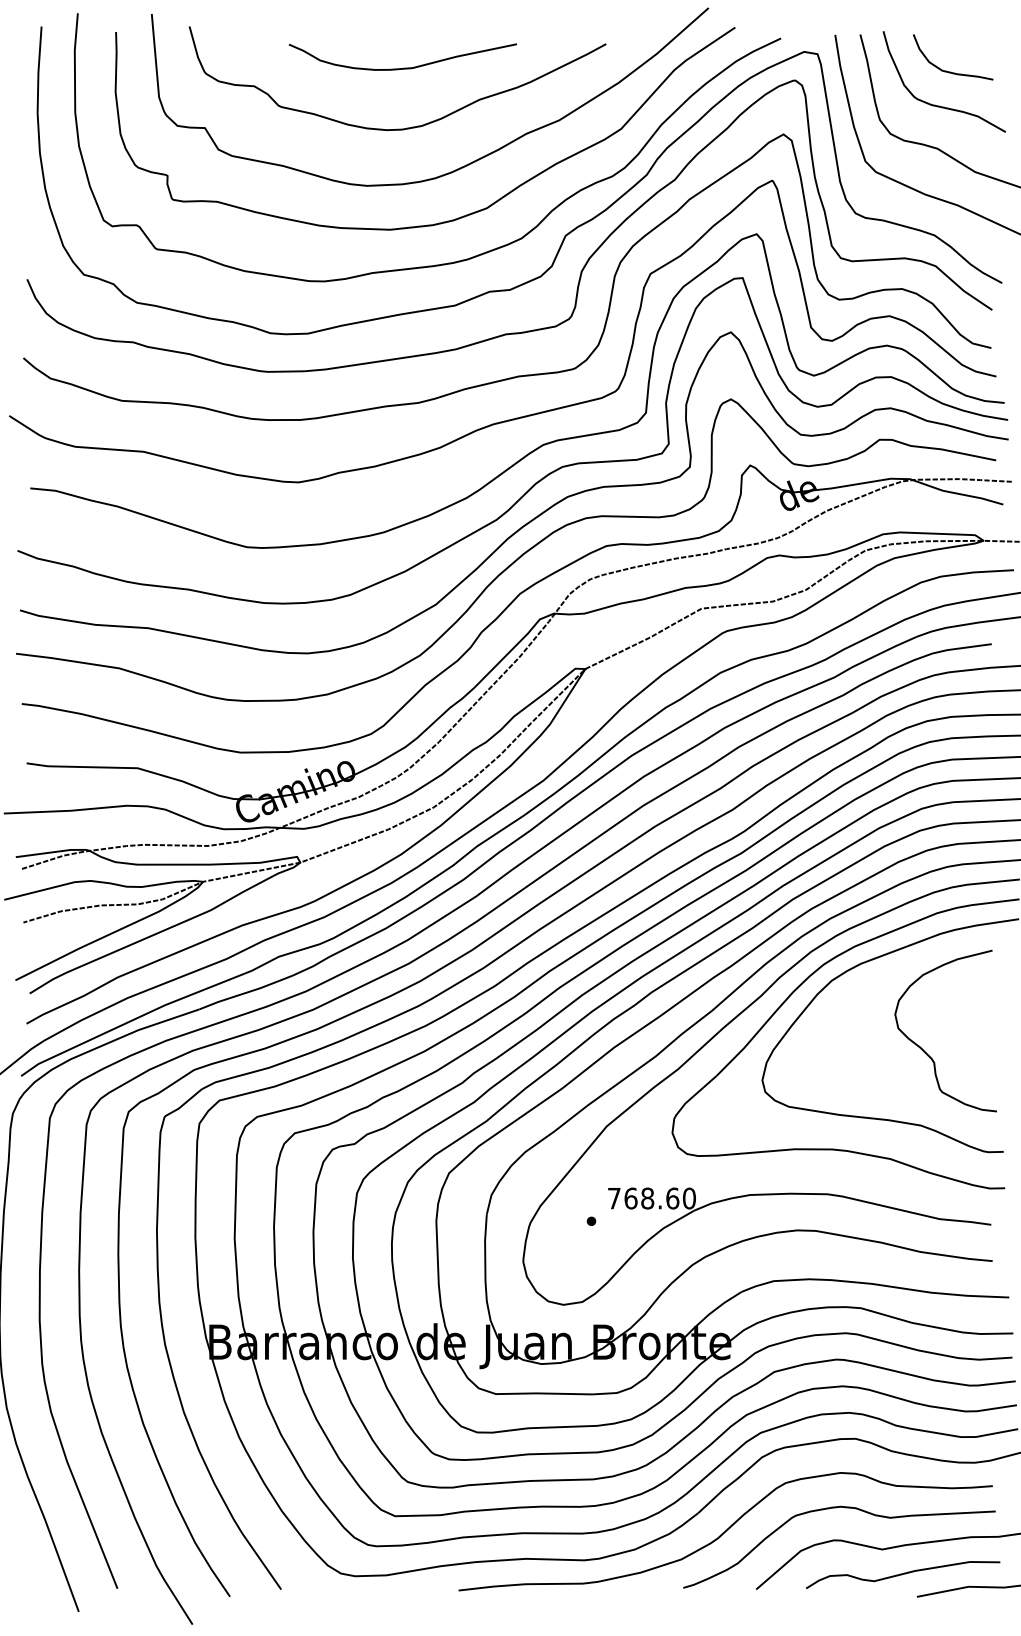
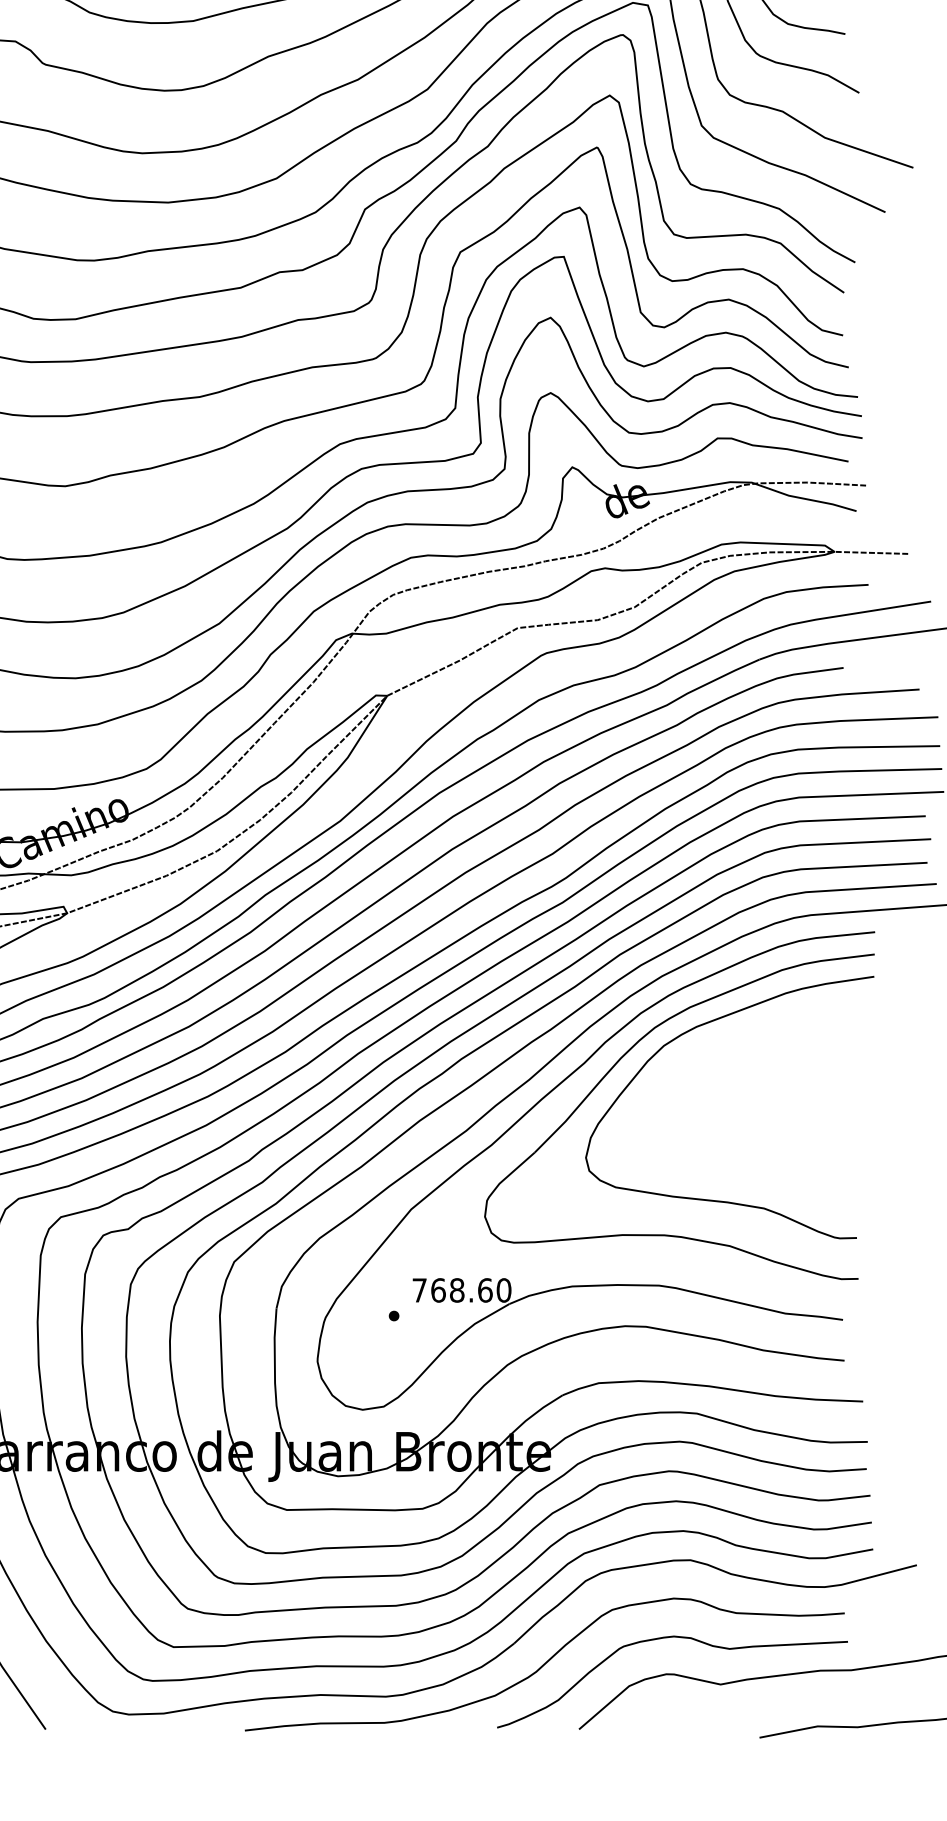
curve: (924, 1050) -> (768, 1124), removed
curve: (903, 1574) -> (744, 1712), removed

